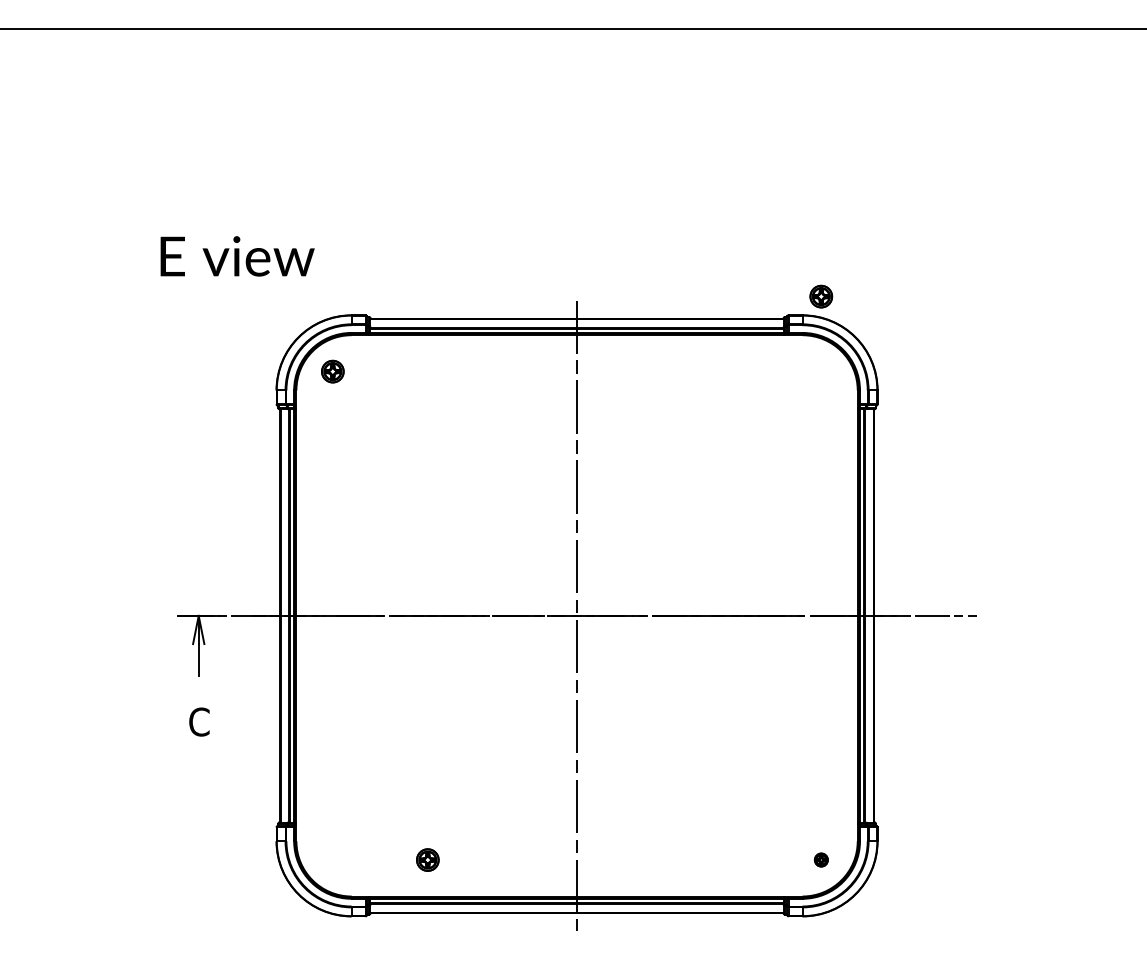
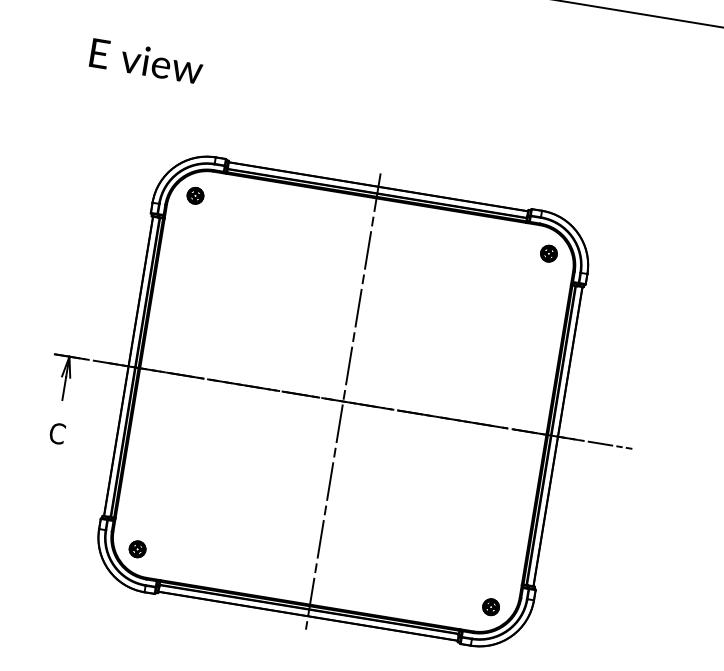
text: (237, 256) -> (146, 61), moved
part: (821, 296) -> (549, 253), moved
part: (427, 859) -> (137, 548), moved
part: (821, 859) -> (491, 606), size x1.67

